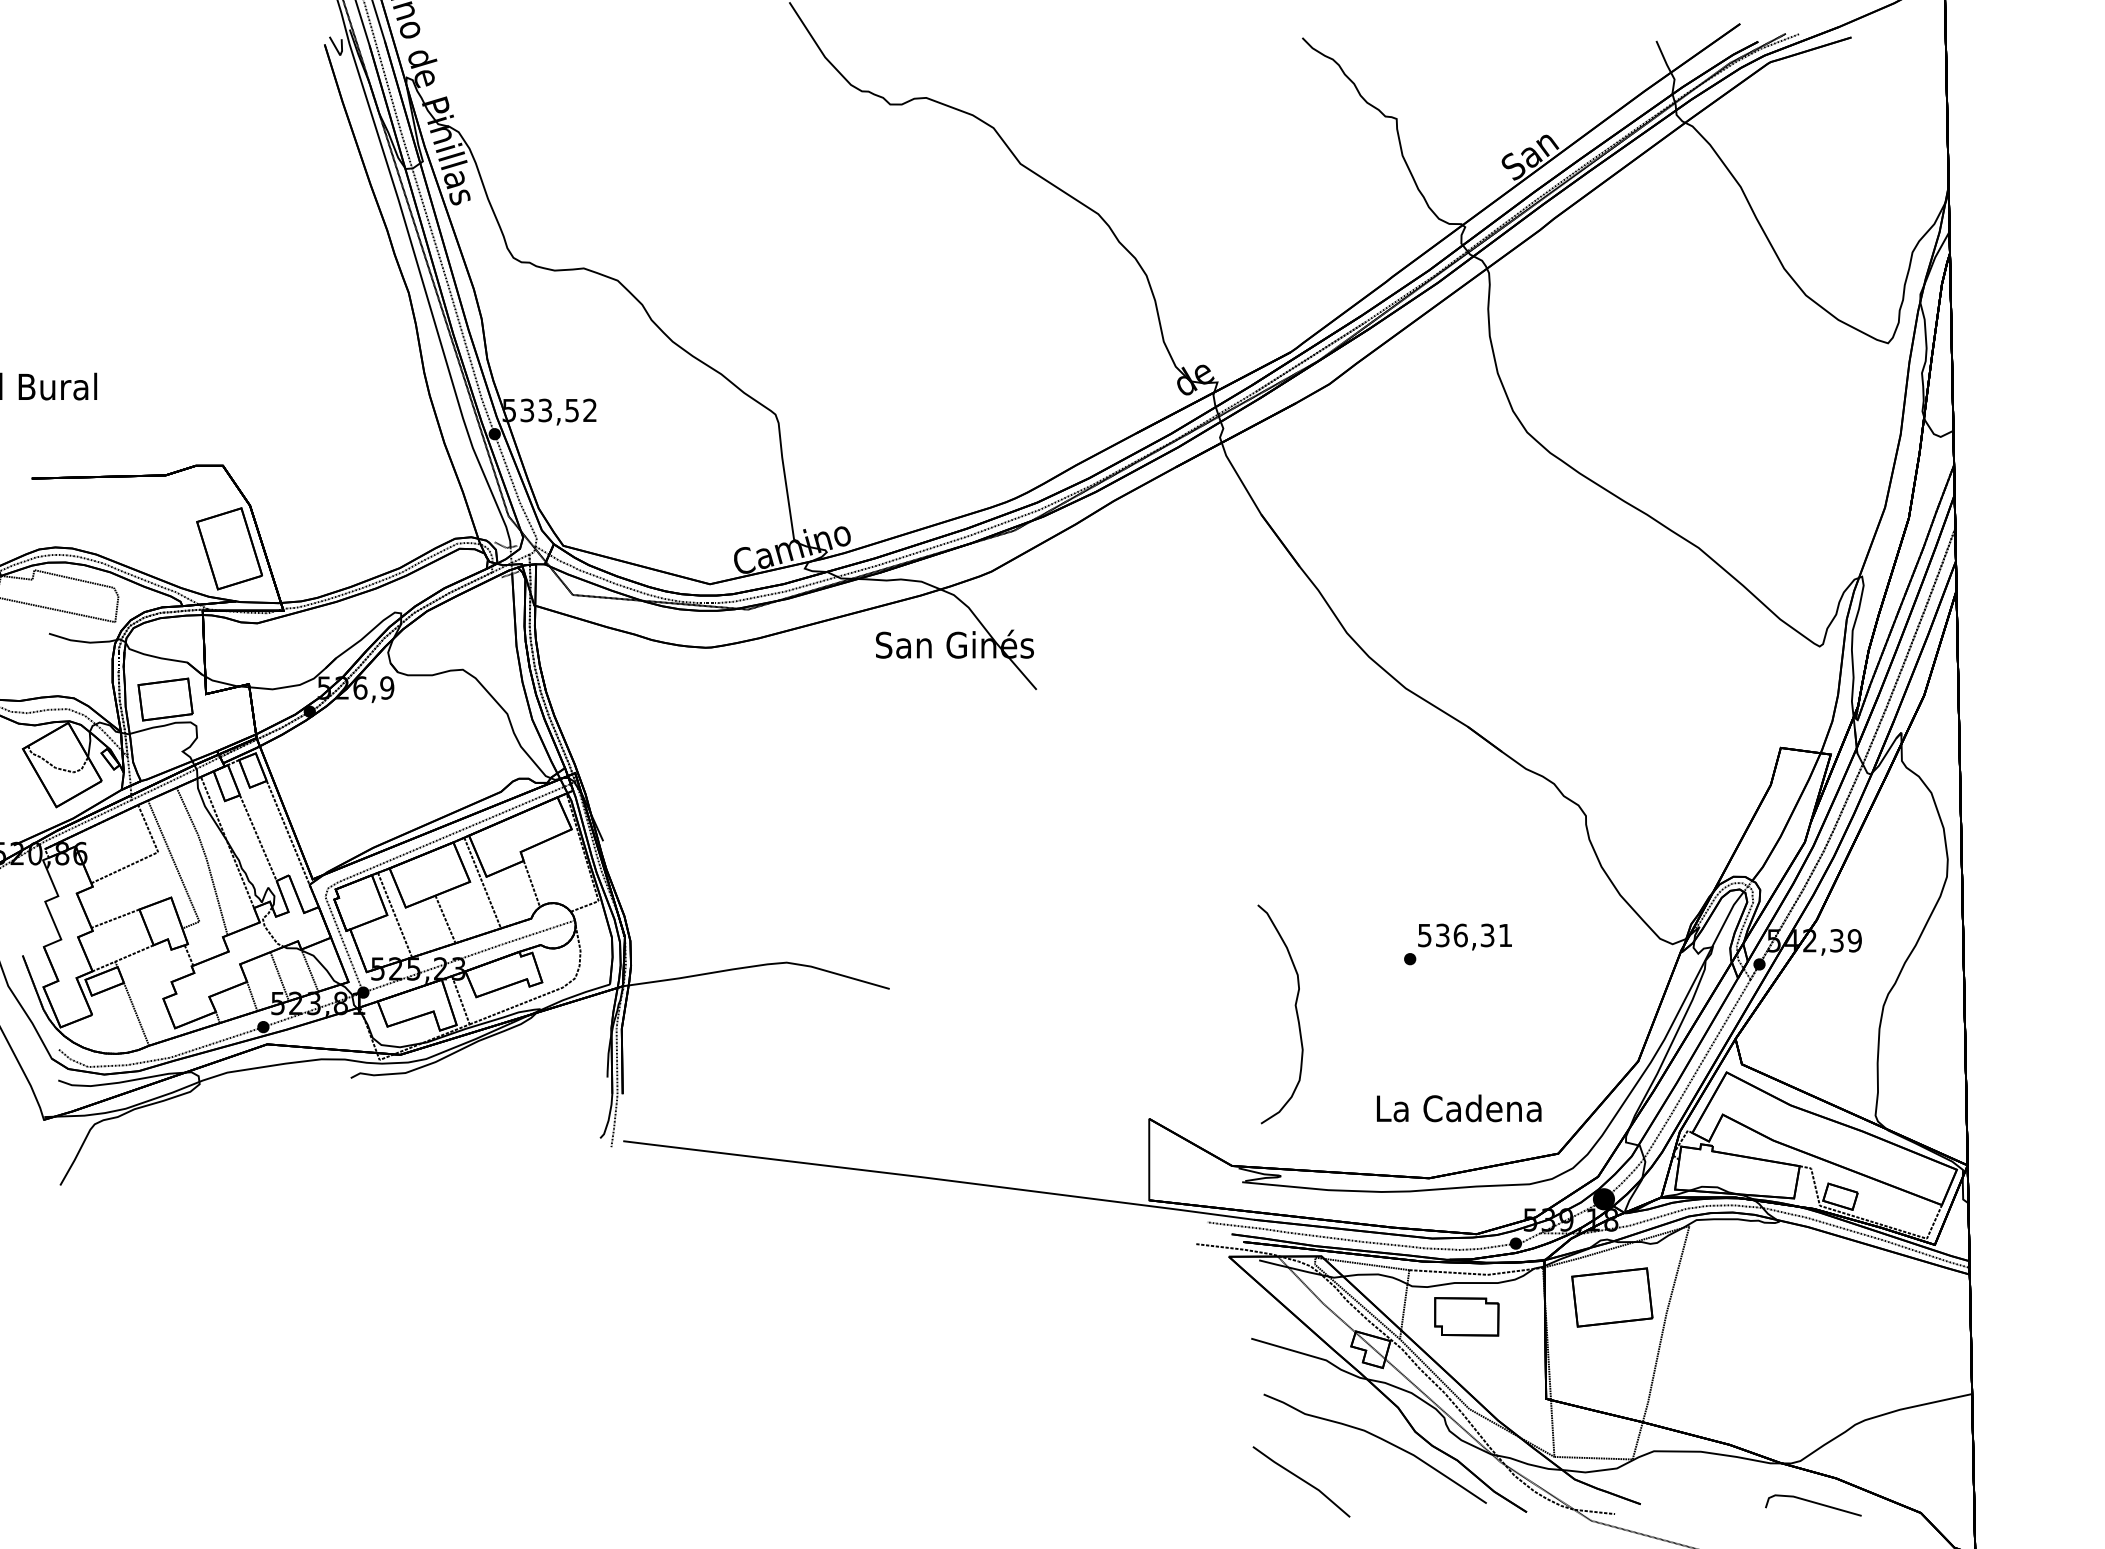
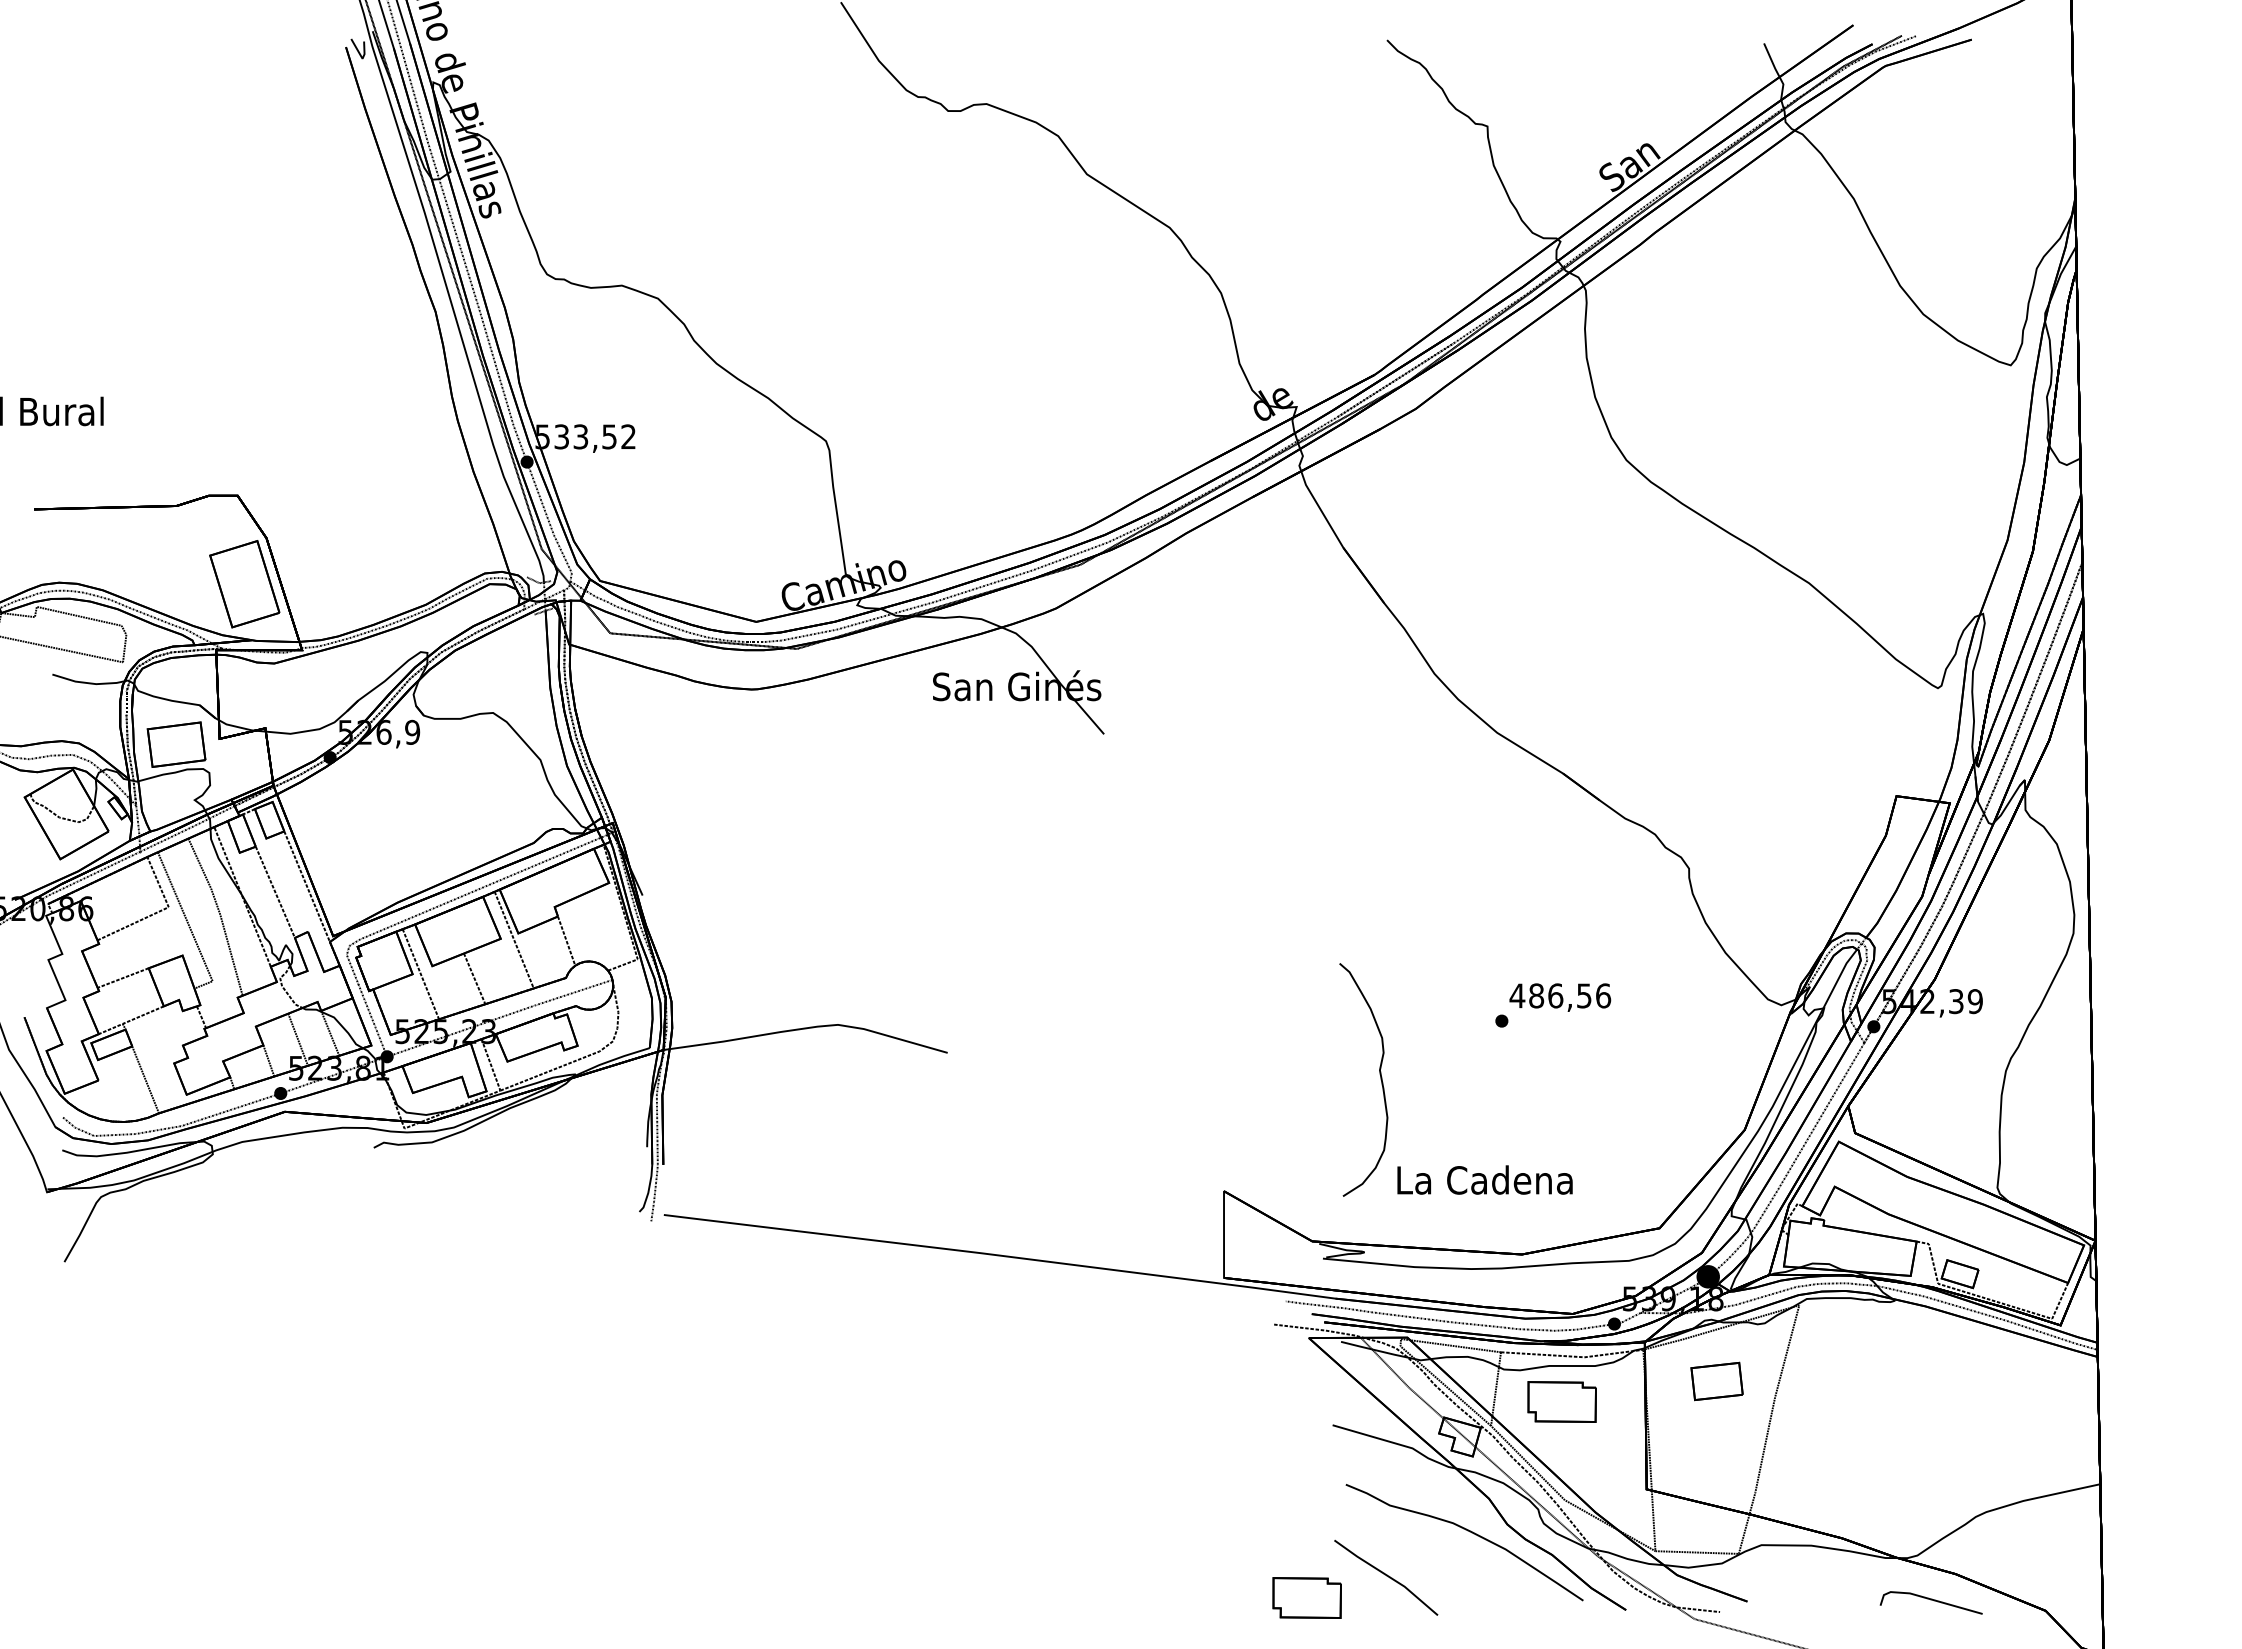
text: (1465, 935) -> (1560, 995), 536,31 -> 486,56
text: (1458, 1107) -> (1484, 1179), moved
part: (1611, 1297) -> (1716, 1381), size x0.6
part: (1226, 1500) -> (1306, 1597), added

